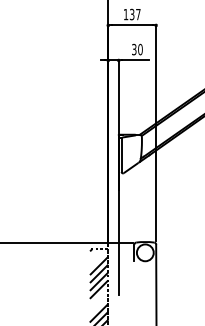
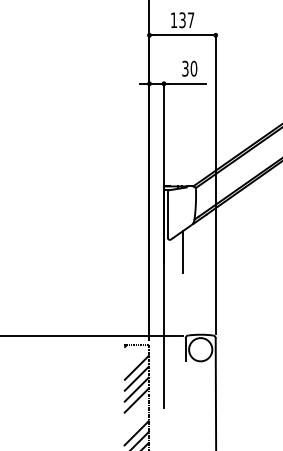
line: (132, 181) -> (182, 251), added

